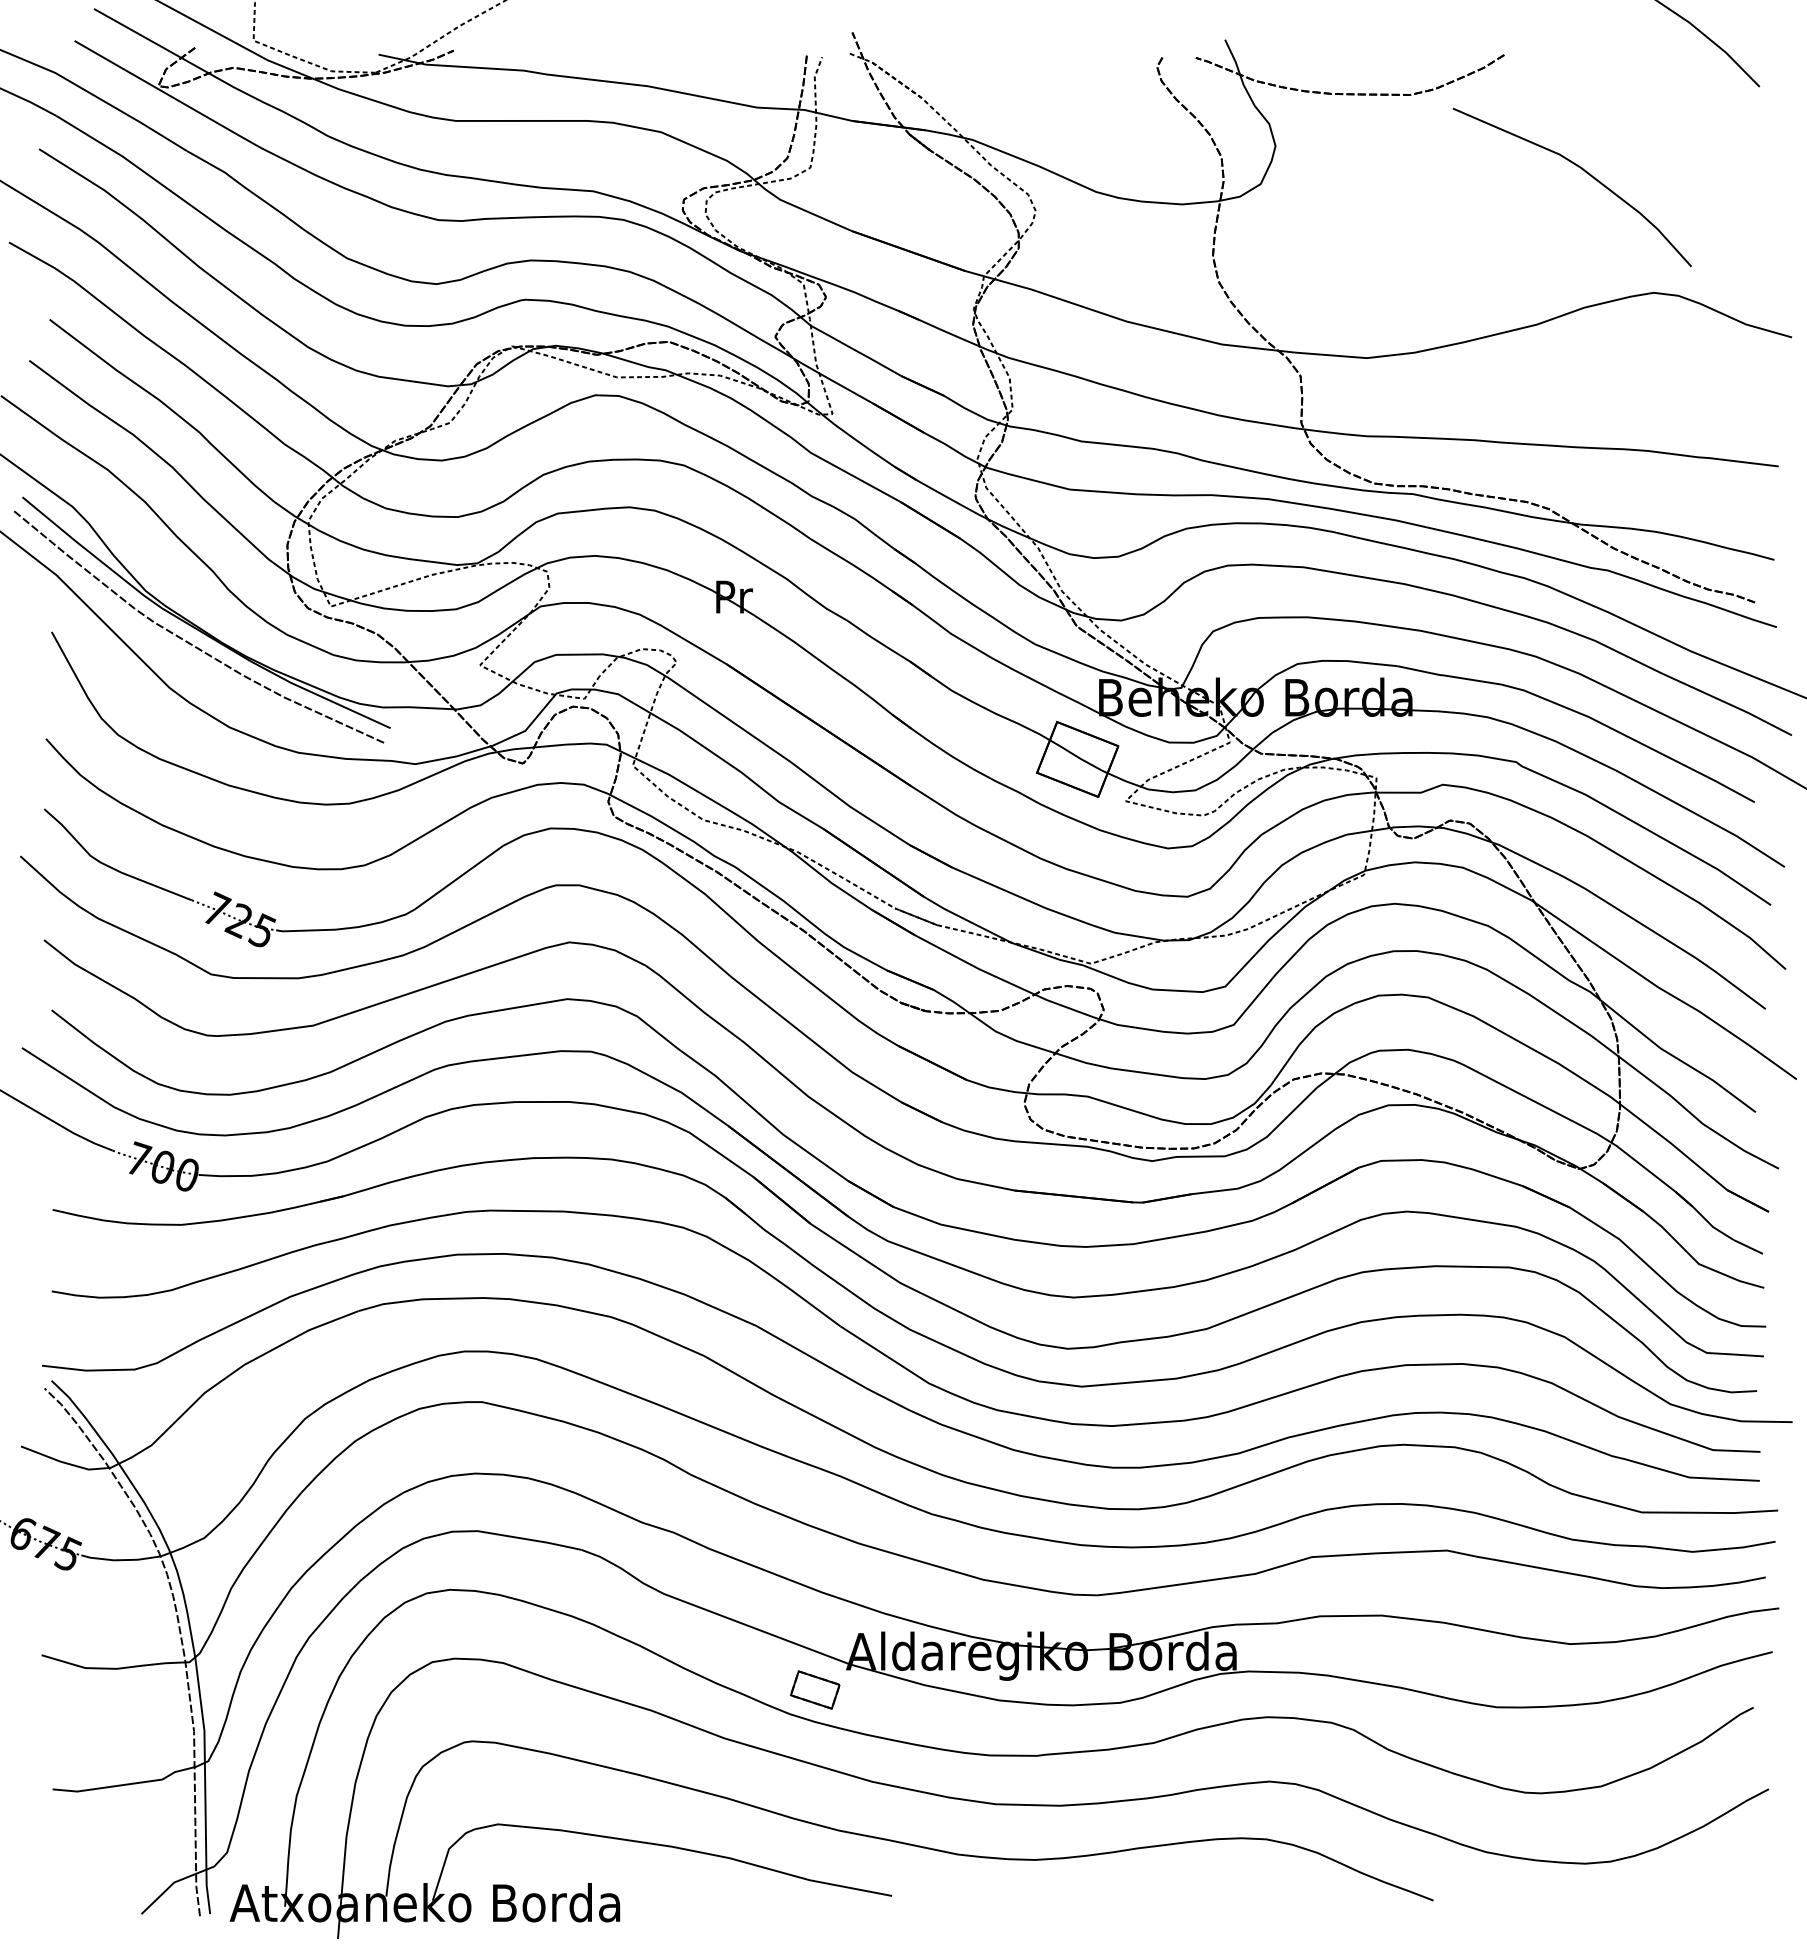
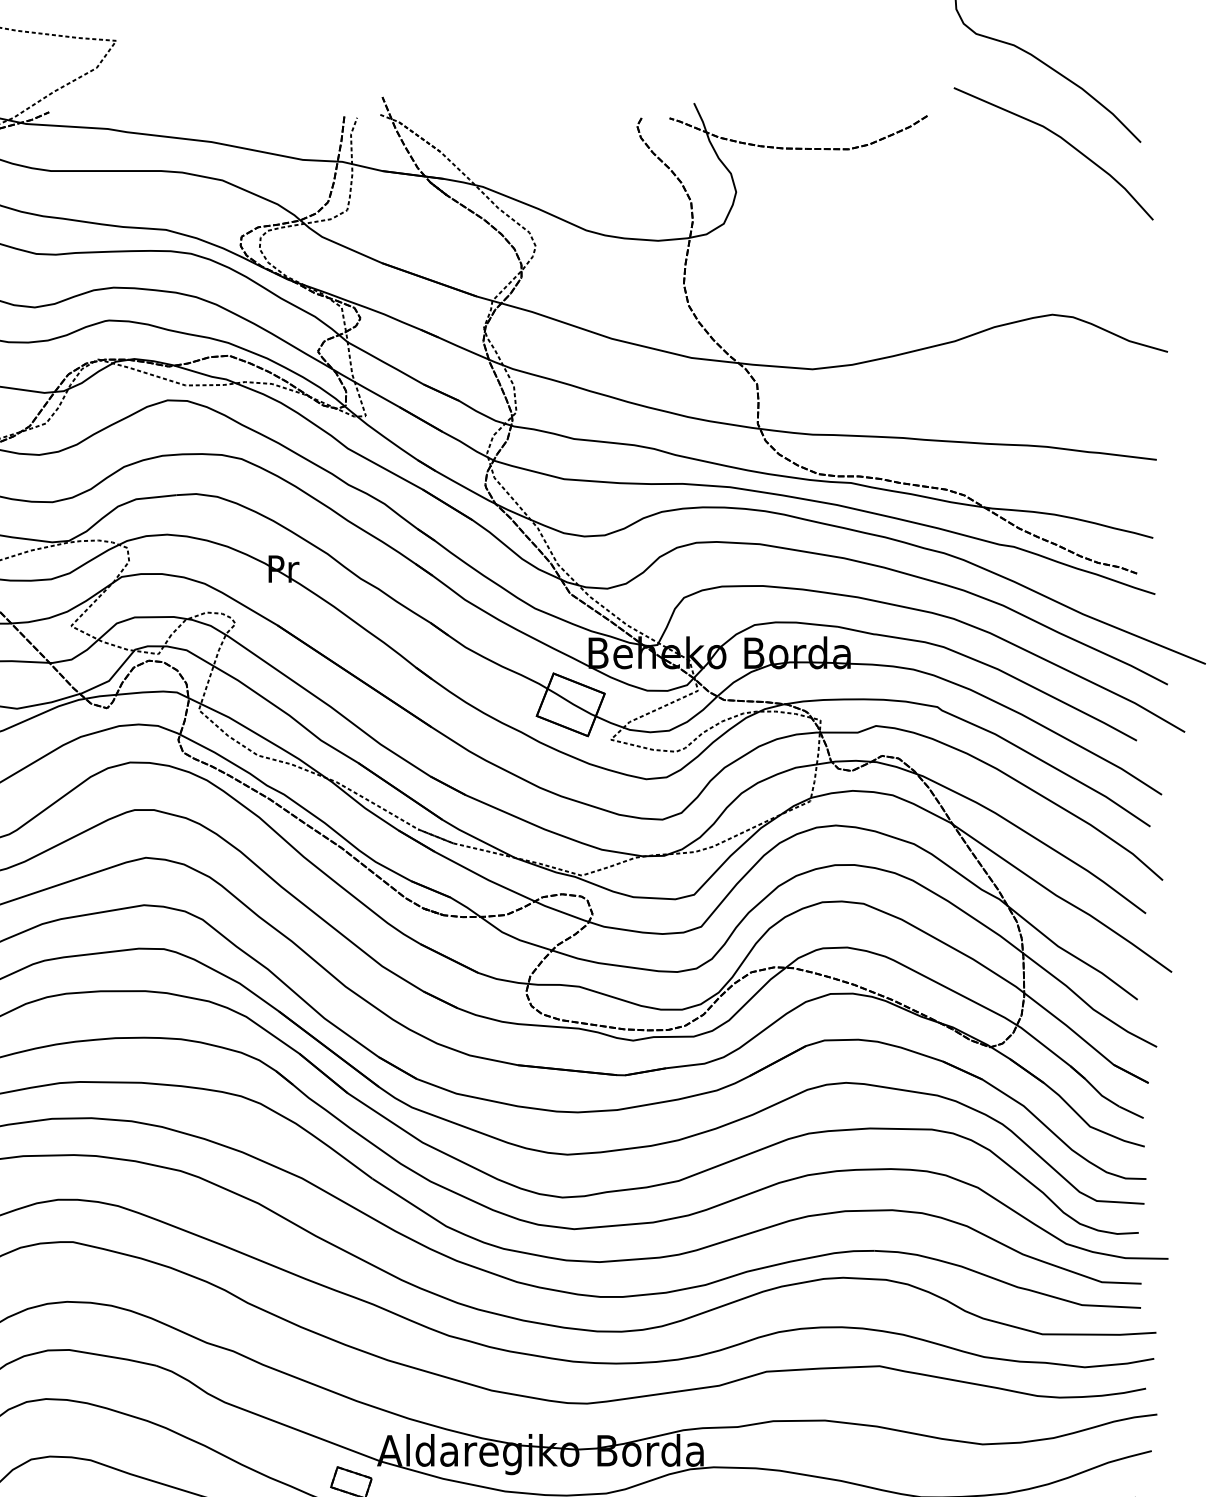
curve: (1582, 170) -> (1062, 139), moved

